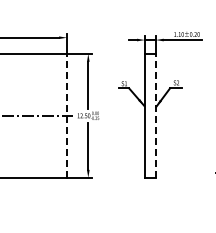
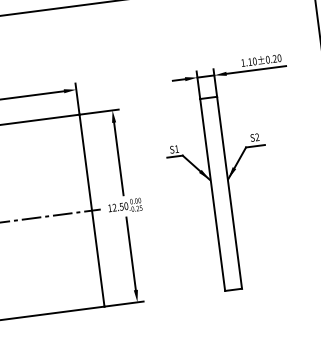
line: (67, 115) -> (92, 210), dashed -> solid
line: (155, 115) -> (228, 192), dashed -> solid

